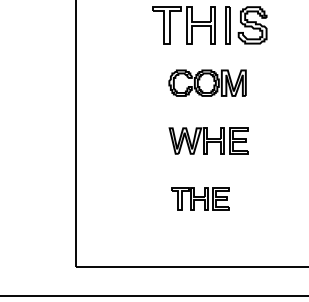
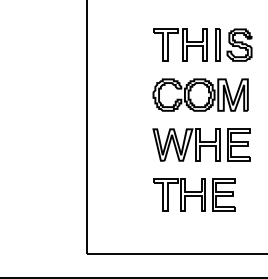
part: (207, 82) -> (200, 94), size x1.43
part: (208, 140) -> (201, 144), size x1.43
part: (200, 198) -> (194, 194), size x1.67

